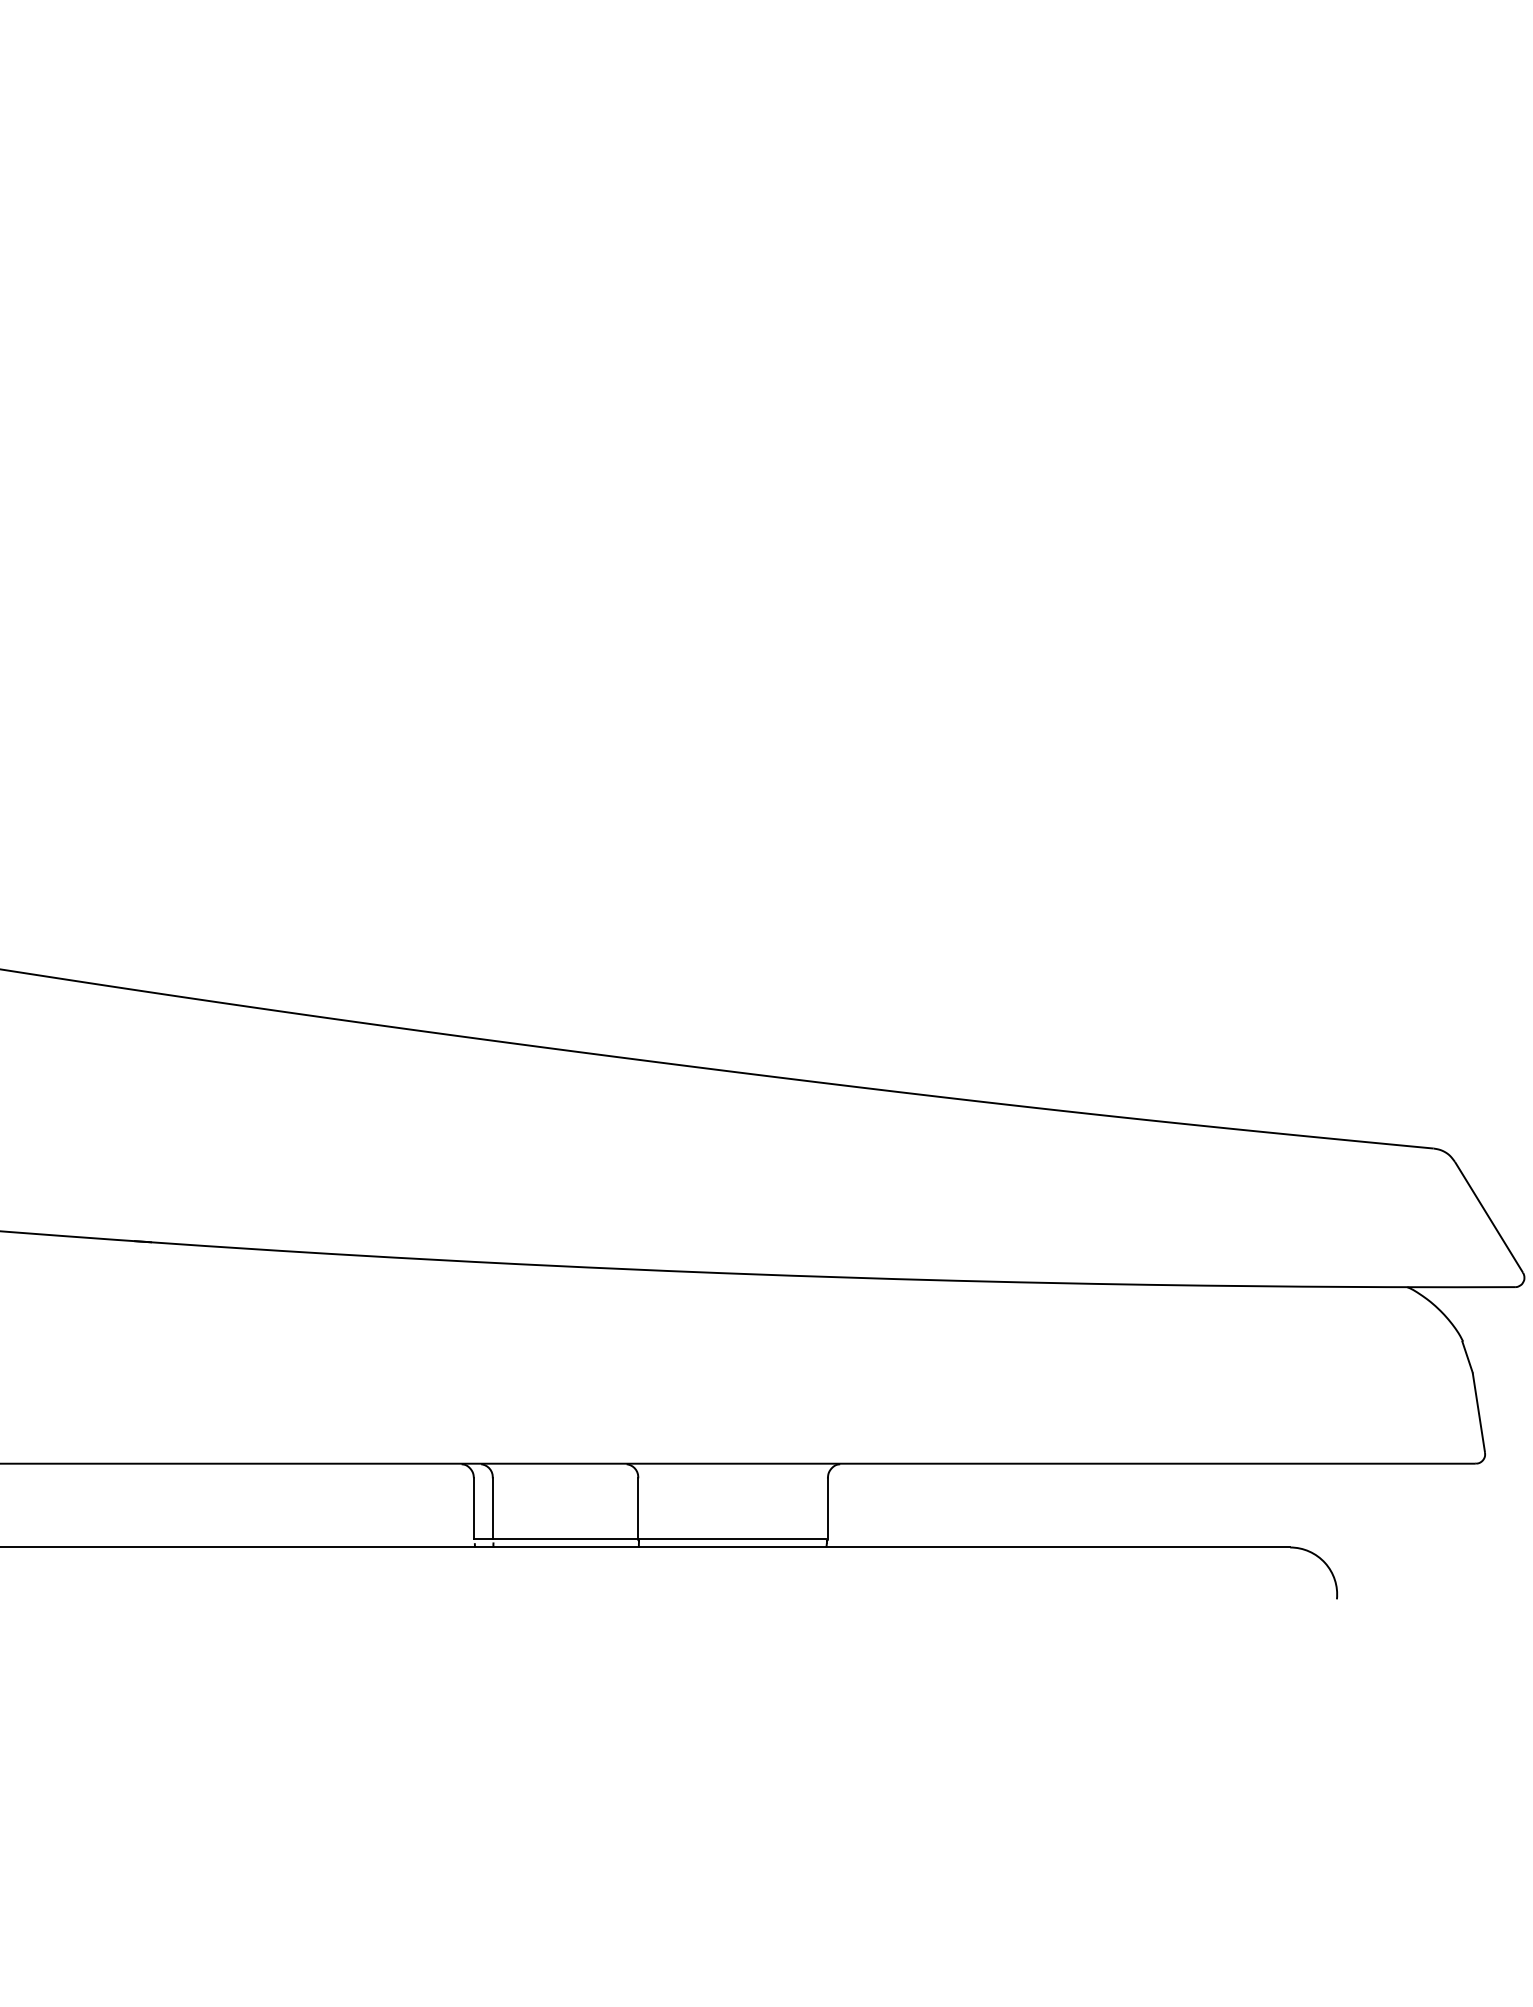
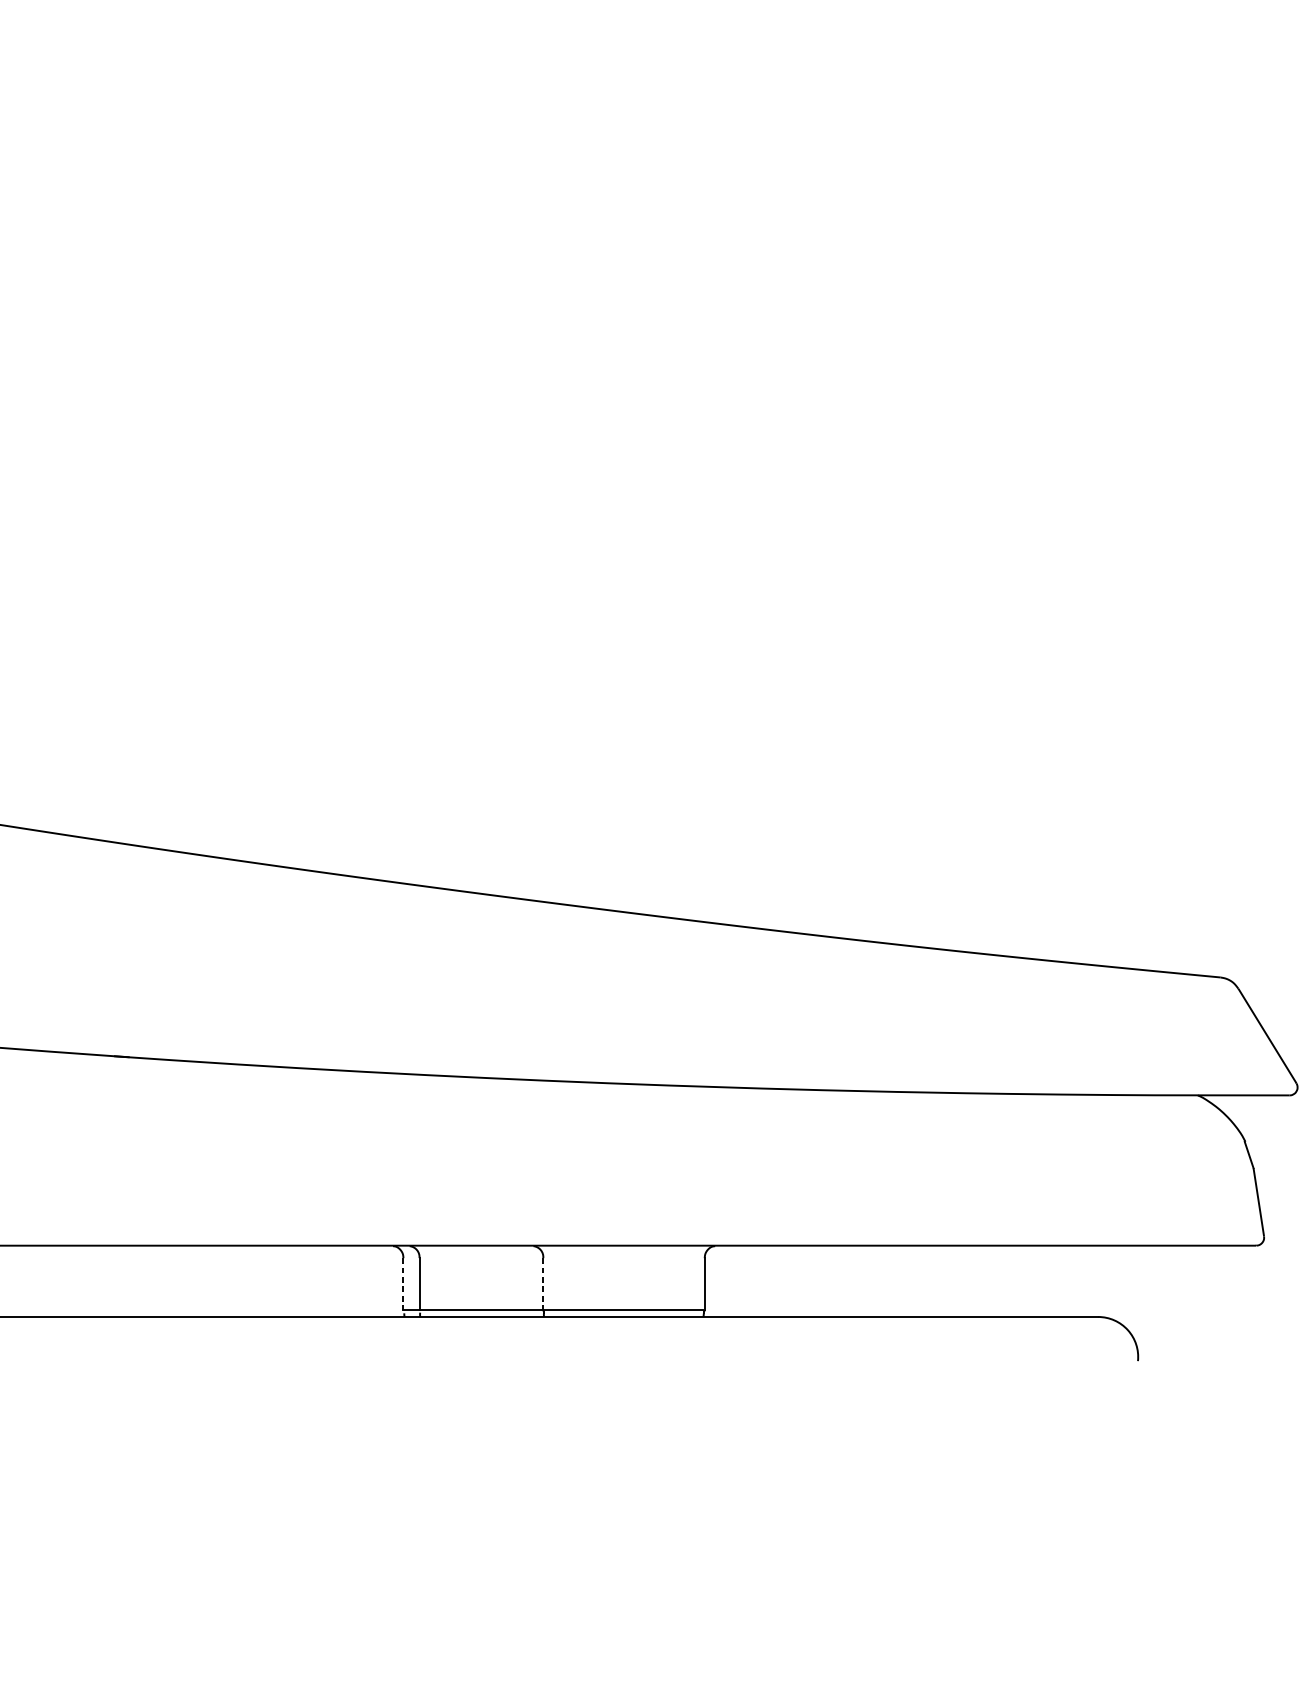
line: (473, 1508) -> (403, 1283), solid -> dashed
line: (638, 1508) -> (543, 1283), solid -> dashed

